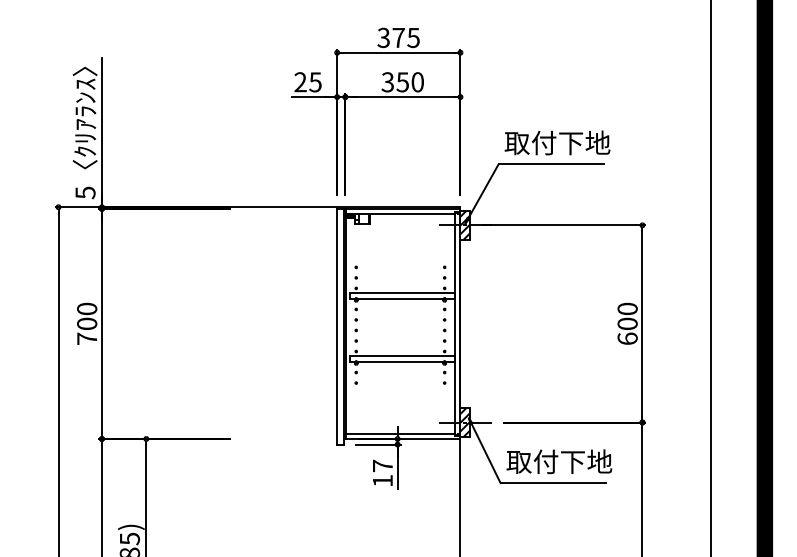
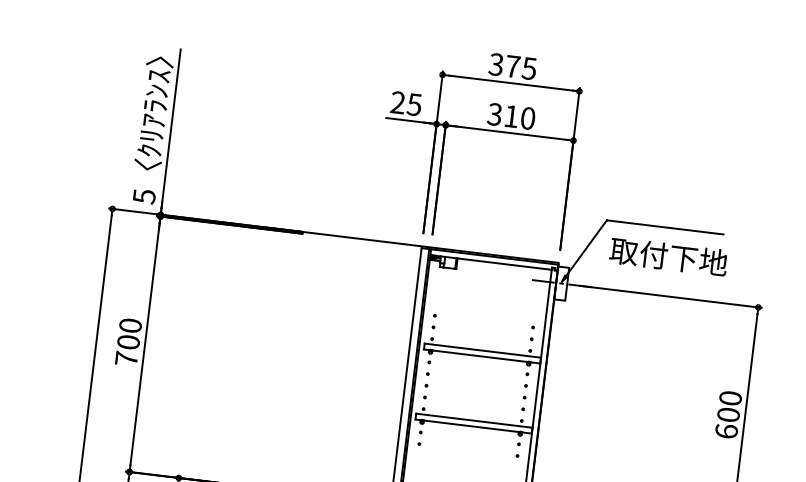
text: (402, 82) -> (511, 116), 350 -> 310
text: (557, 142) -> (668, 256), moved
hatch: (465, 225) -> (561, 283), removed

